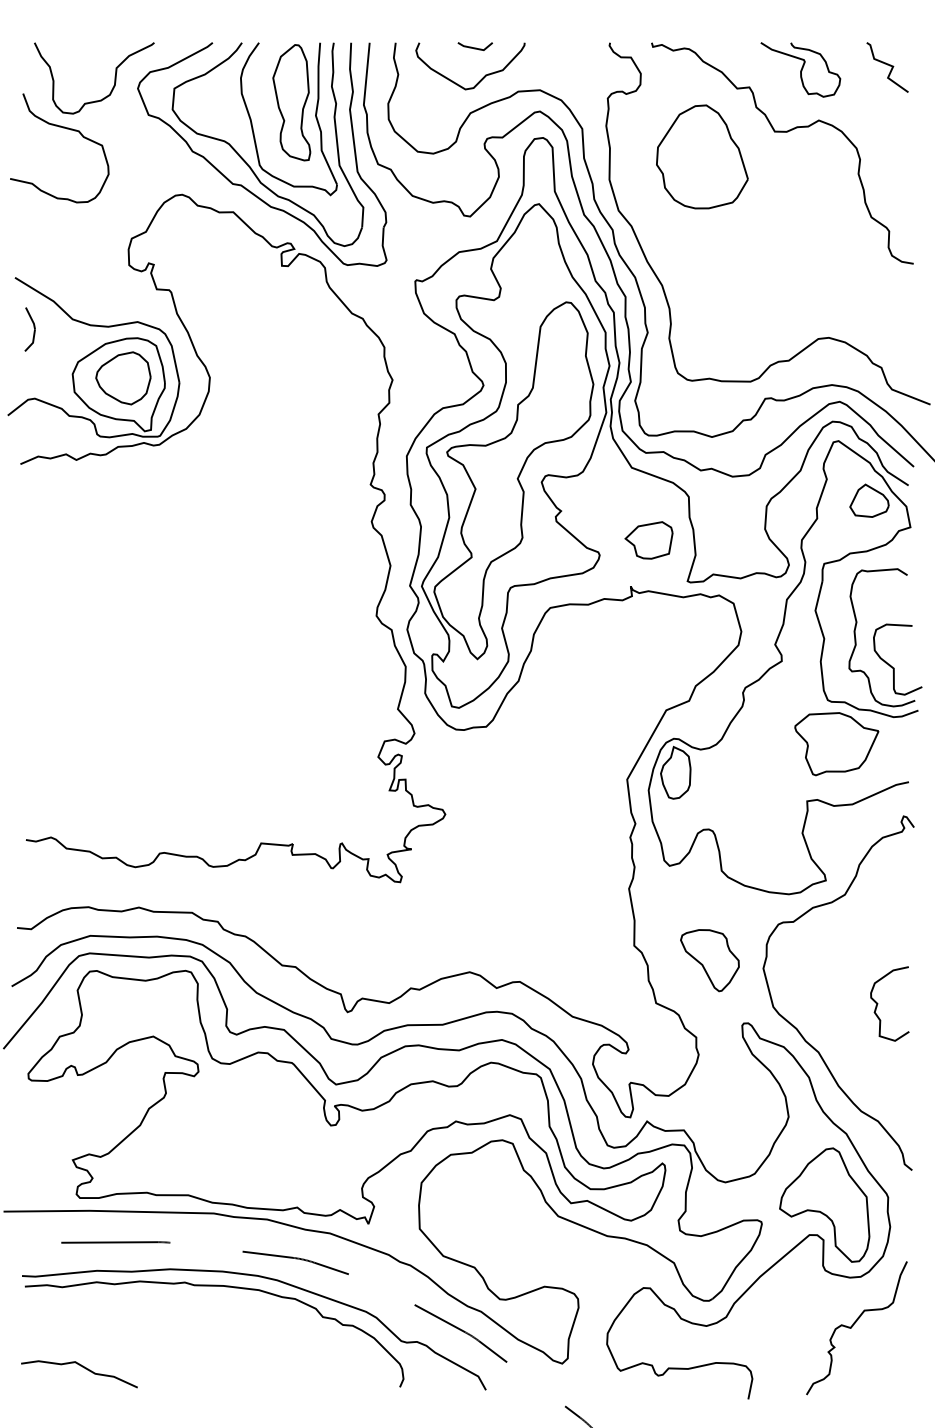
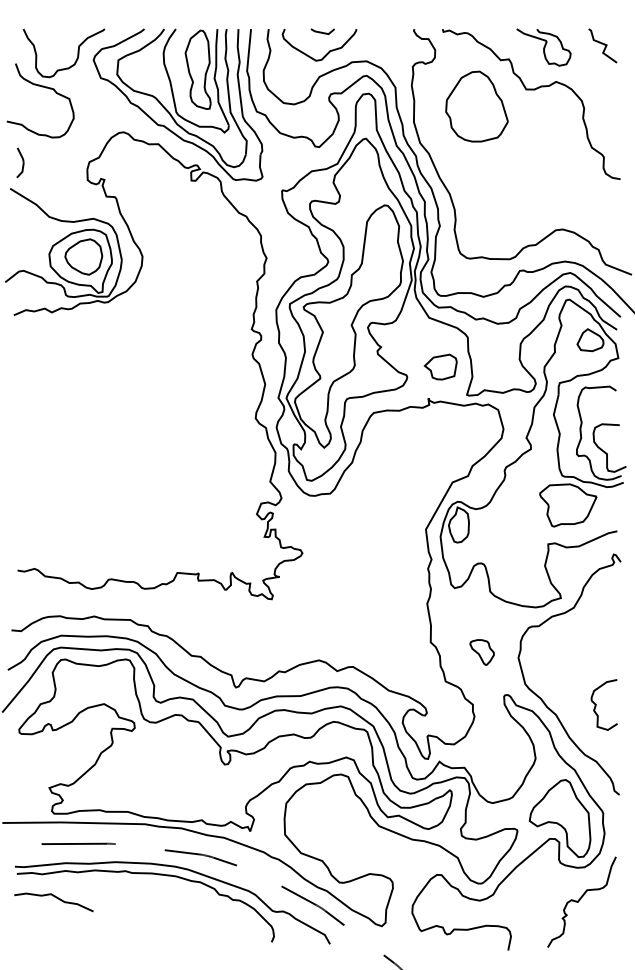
part: (30, 328) -> (20, 162), moved
part: (708, 960) -> (481, 652), size x0.6
curve: (878, 1003) -> (596, 704), moved
curve: (83, 1368) -> (56, 898), moved

